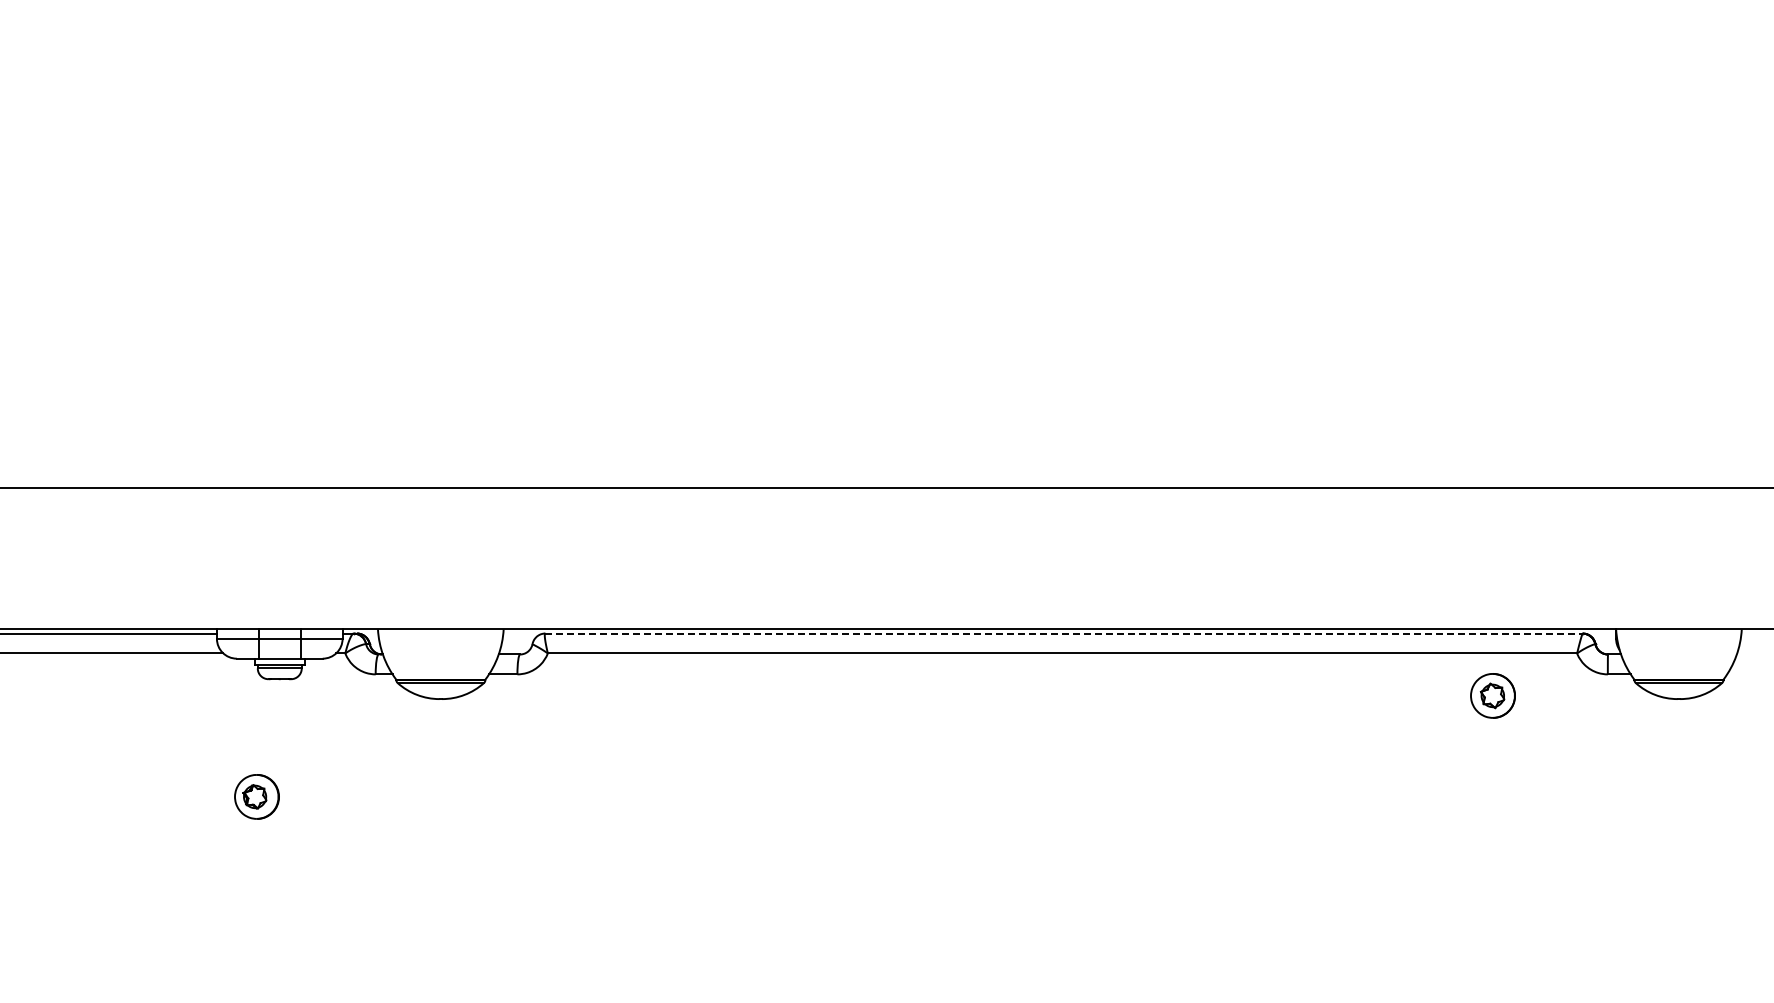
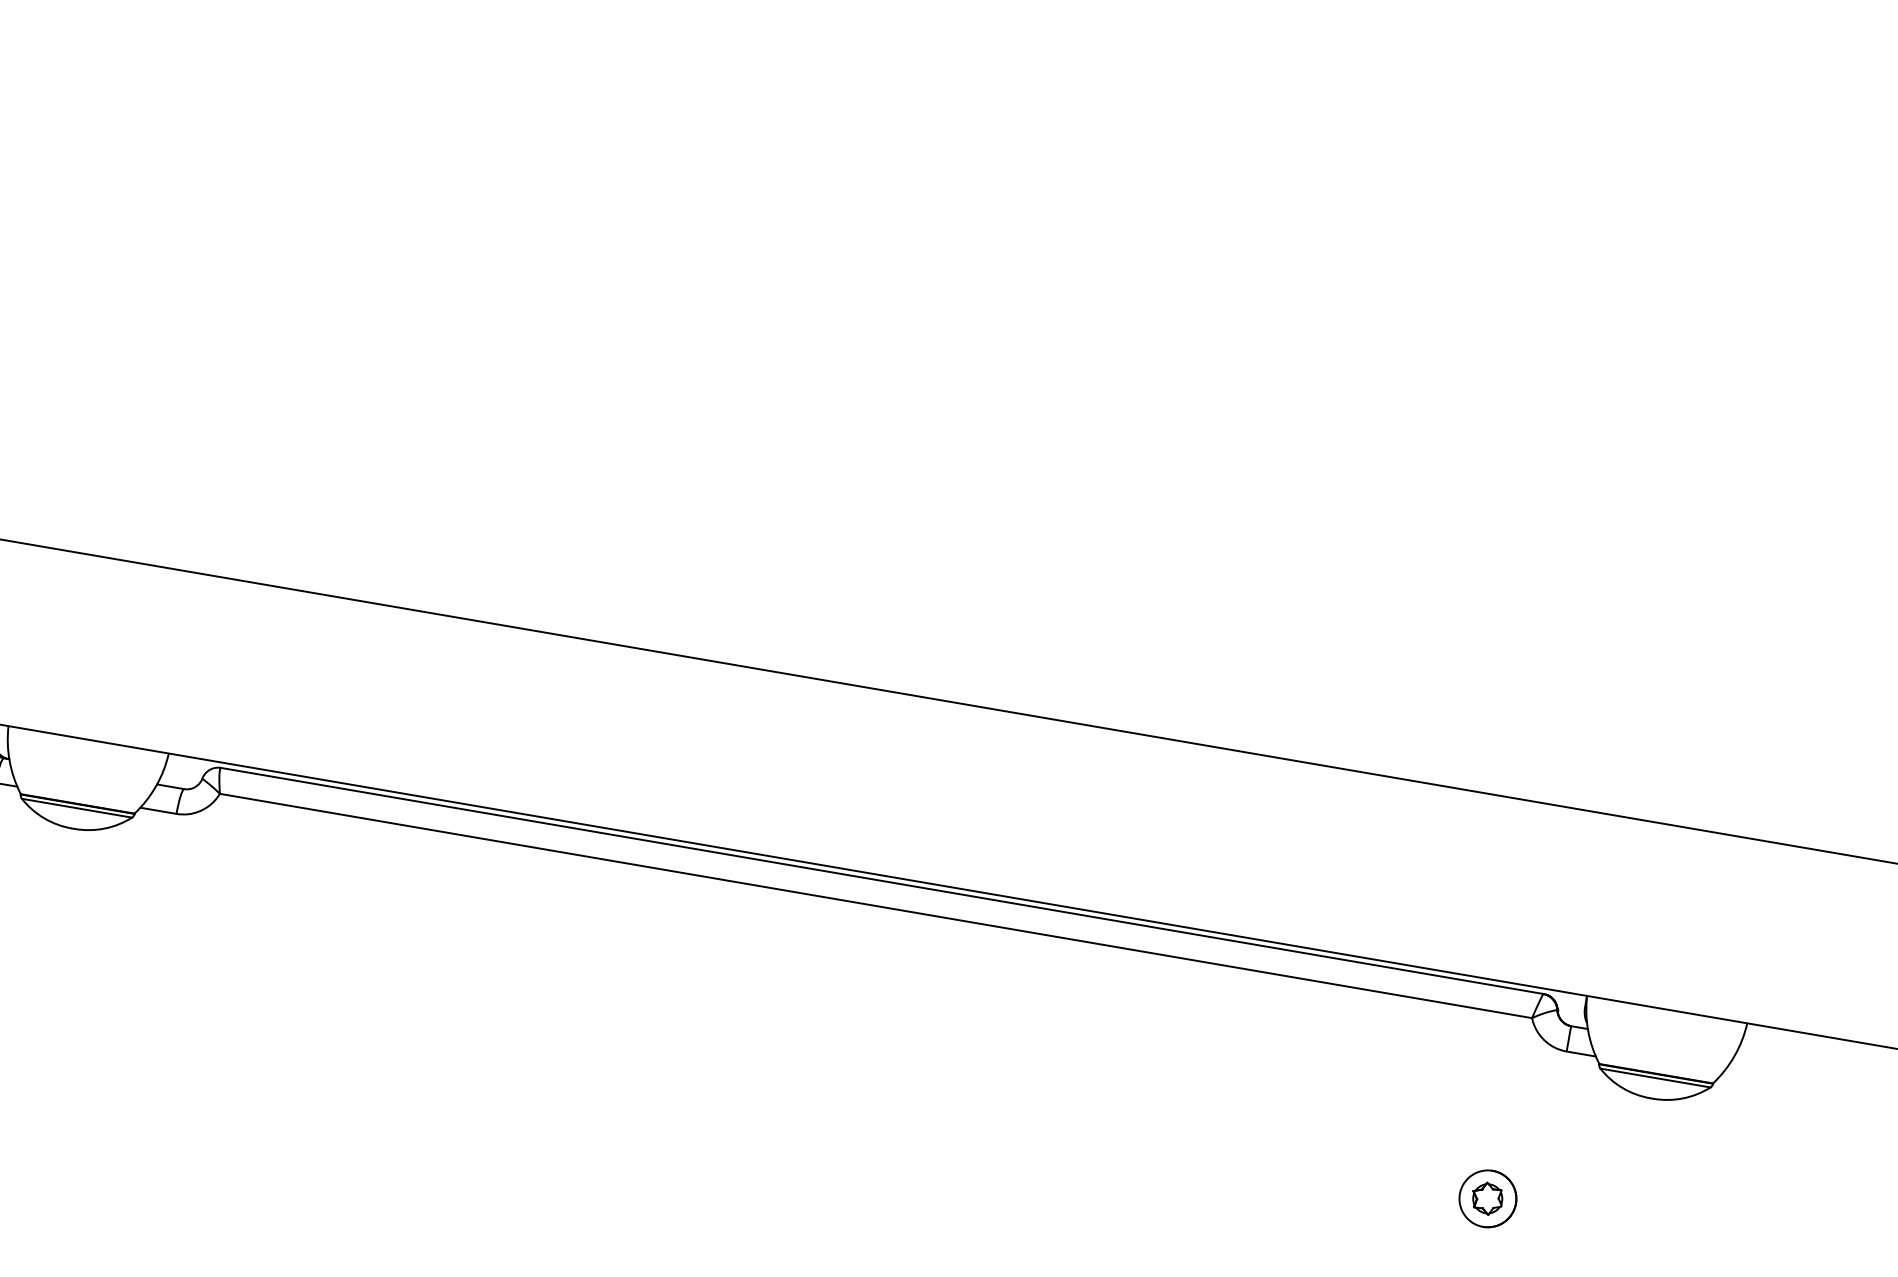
line: (1063, 633) -> (881, 880), dashed -> solid
part: (1492, 695) -> (1487, 1198), moved

